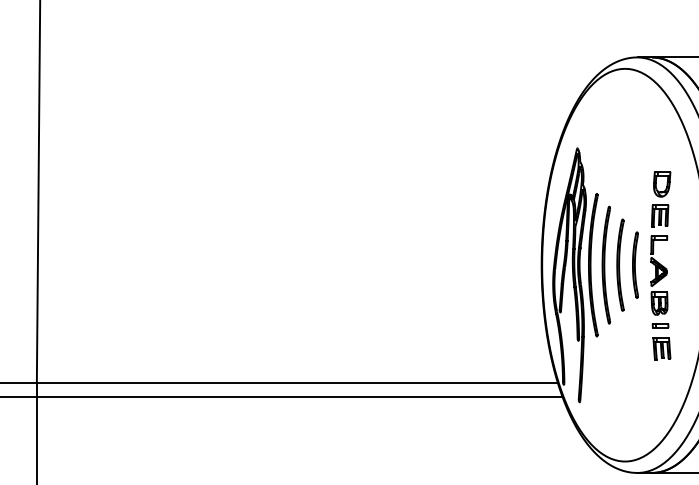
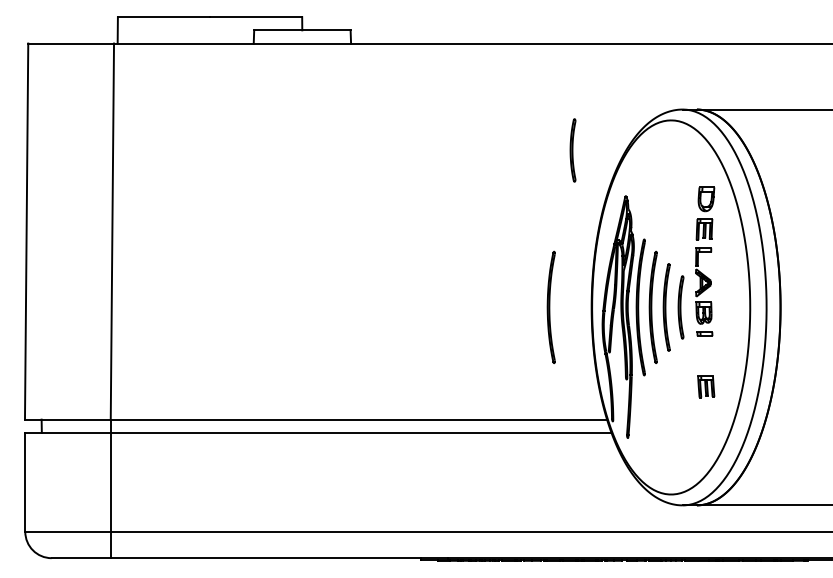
part: (521, 100) -> (572, 150), added
part: (653, 249) -> (698, 261), moved
part: (498, 264) -> (550, 306), added

